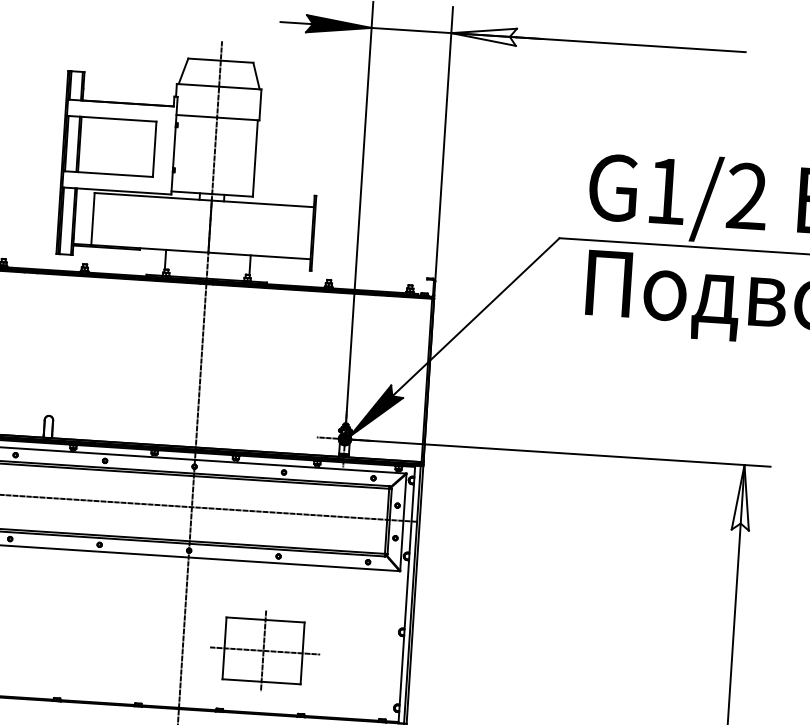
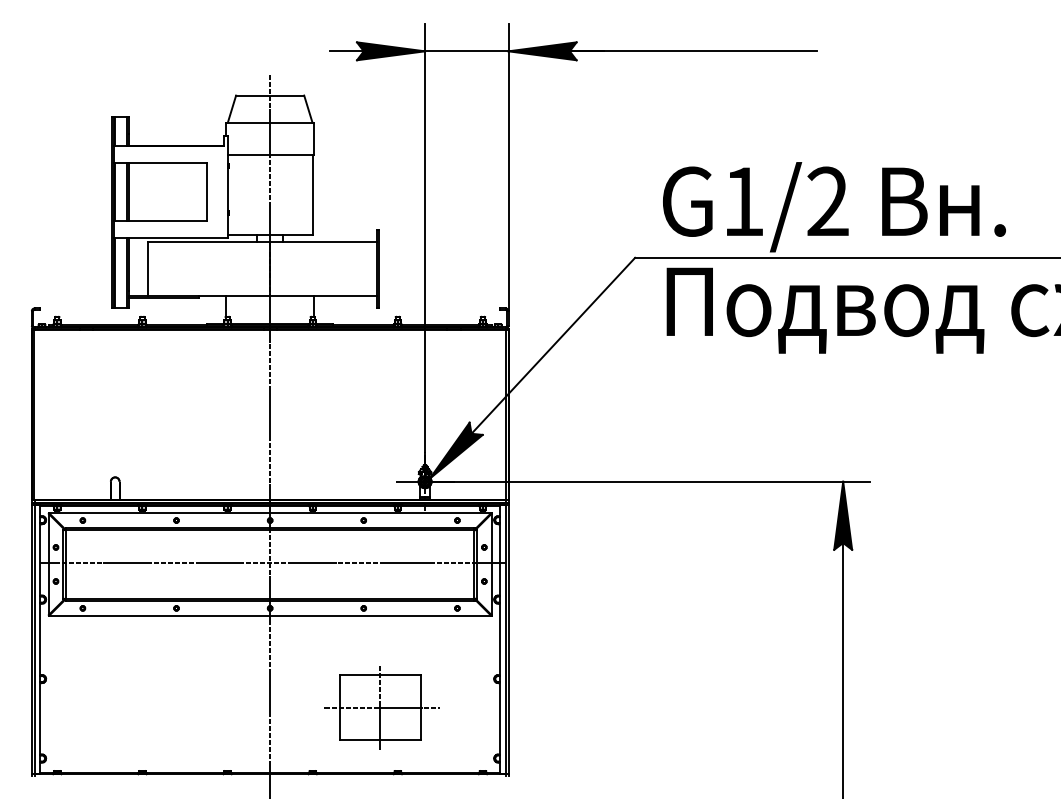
fill: (483, 35) -> (542, 51), added
fill: (742, 497) -> (843, 515), added
part: (264, 650) -> (381, 707), moved

